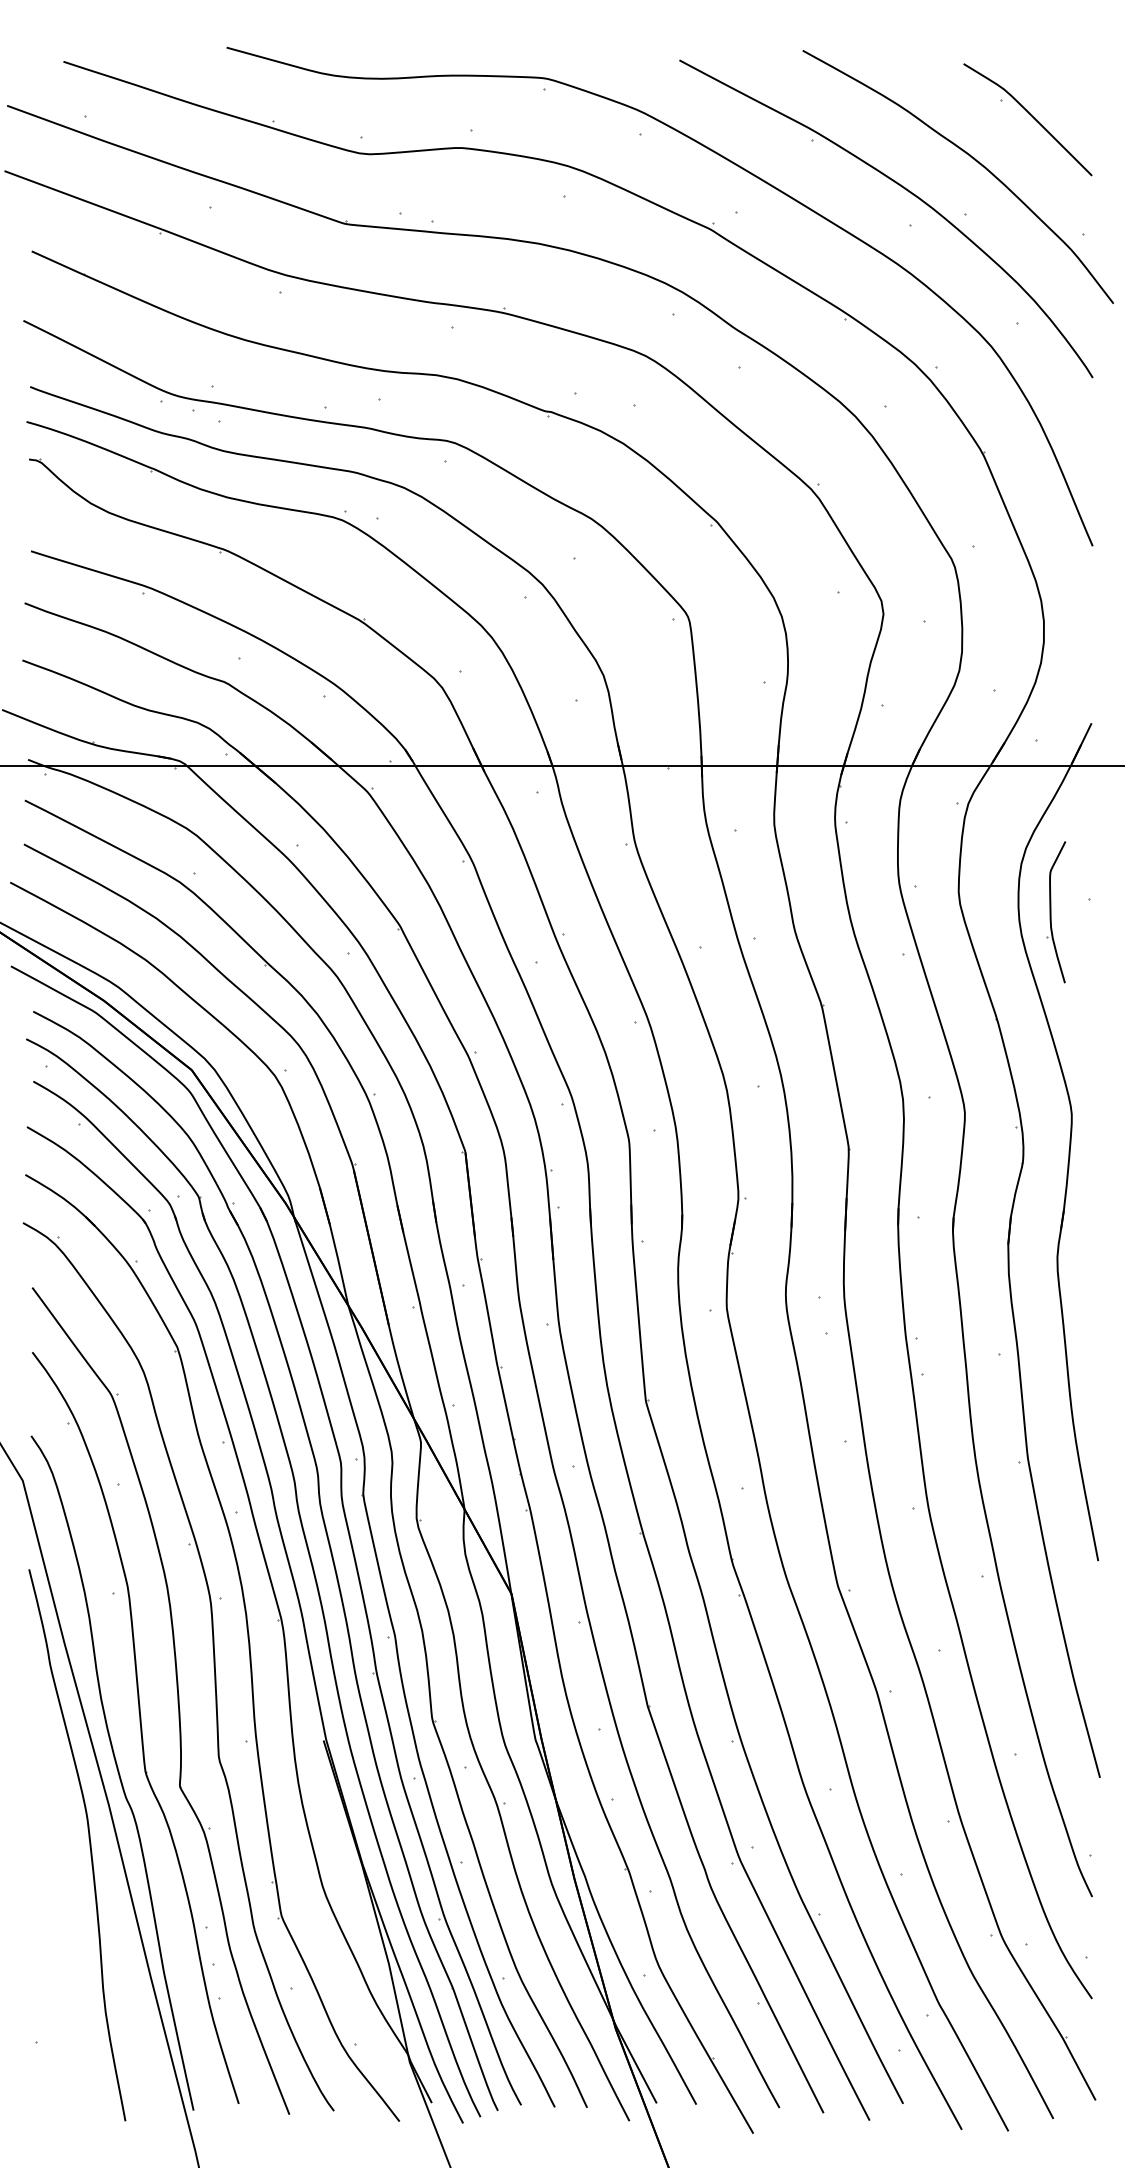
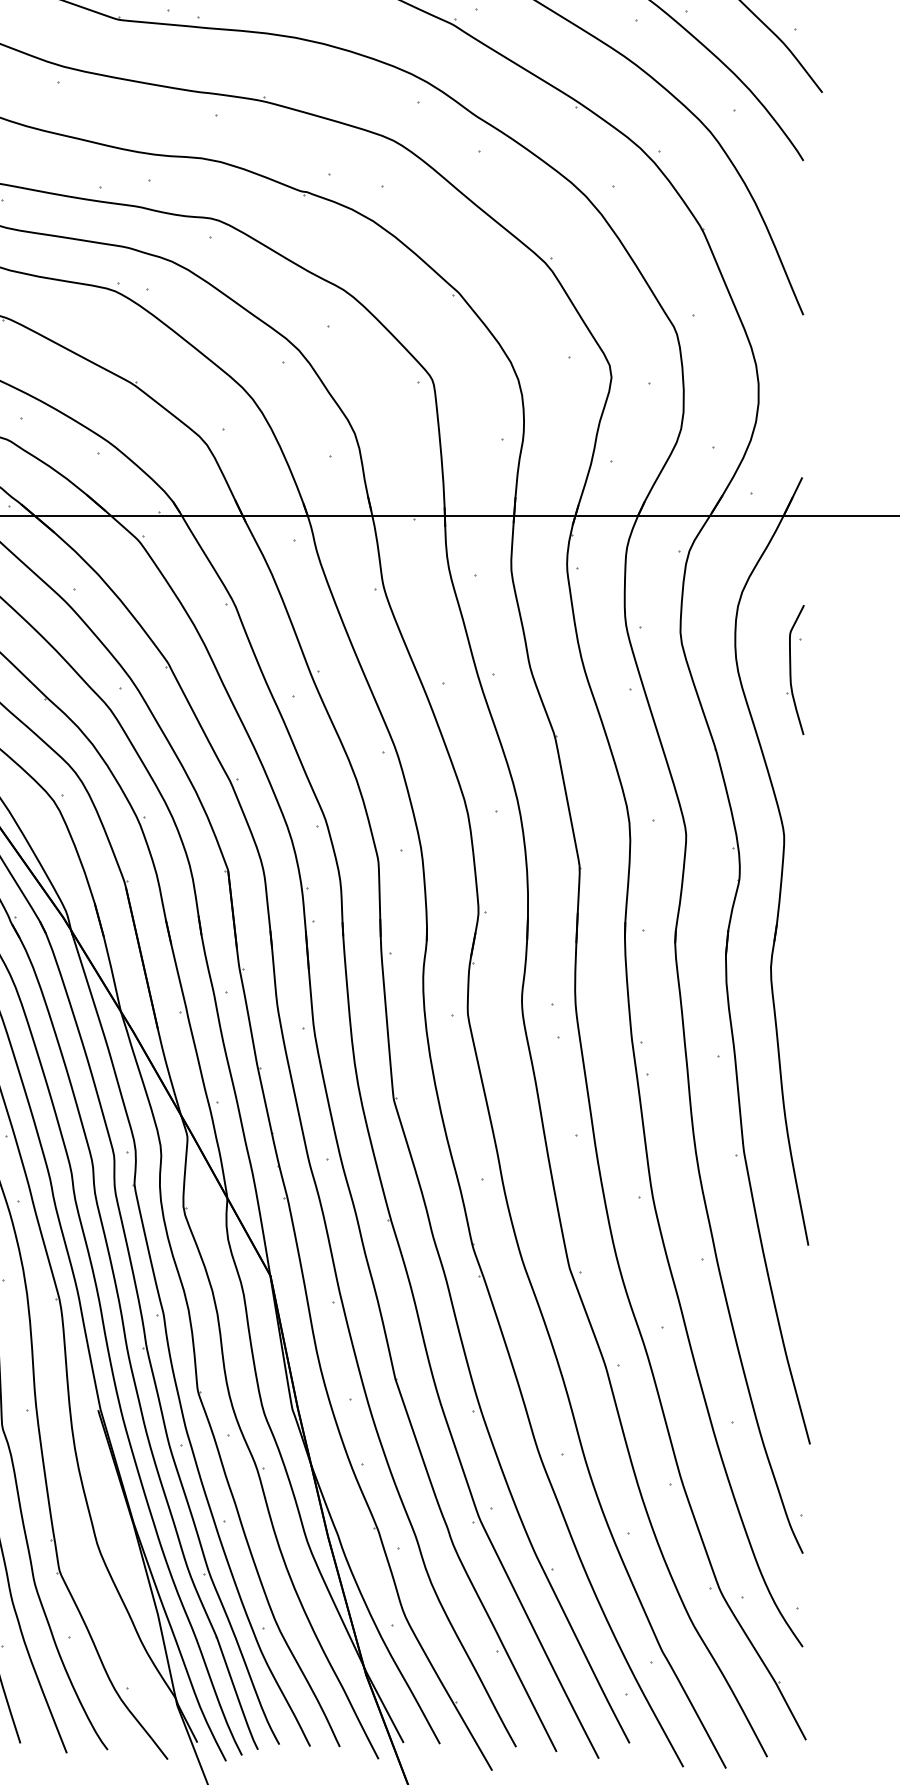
part: (1056, 912) -> (795, 670), moved

